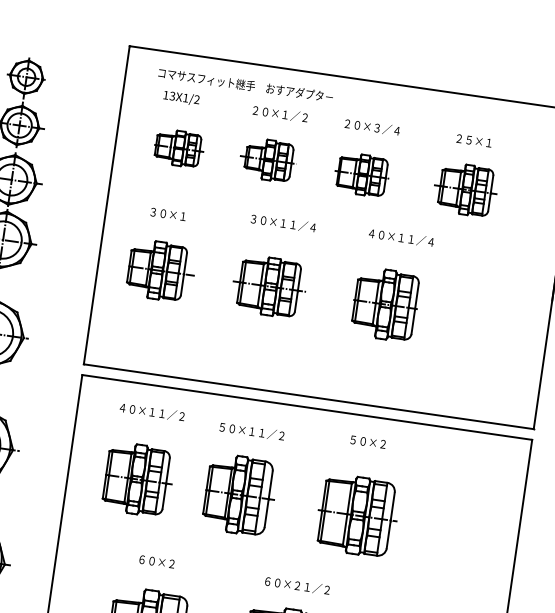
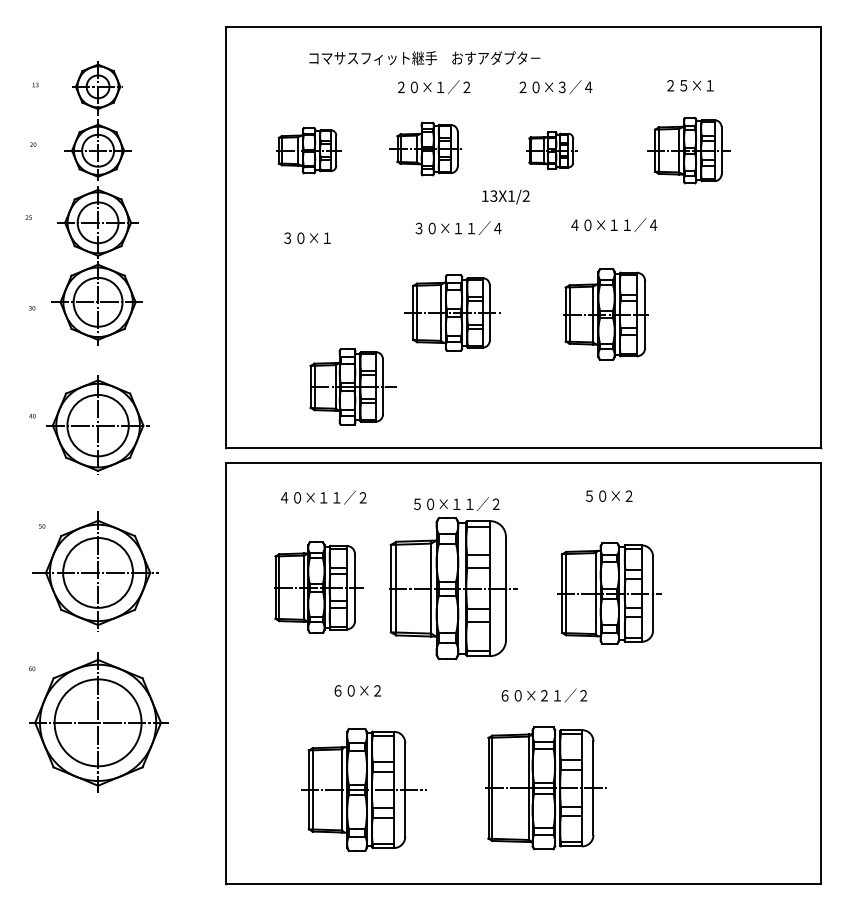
text: (245, 85) -> (424, 58), moved
text: (181, 97) -> (505, 196), moved
part: (361, 174) -> (550, 150), size x0.7
part: (160, 270) -> (352, 386), moved
part: (239, 494) -> (452, 588), size x1.4

